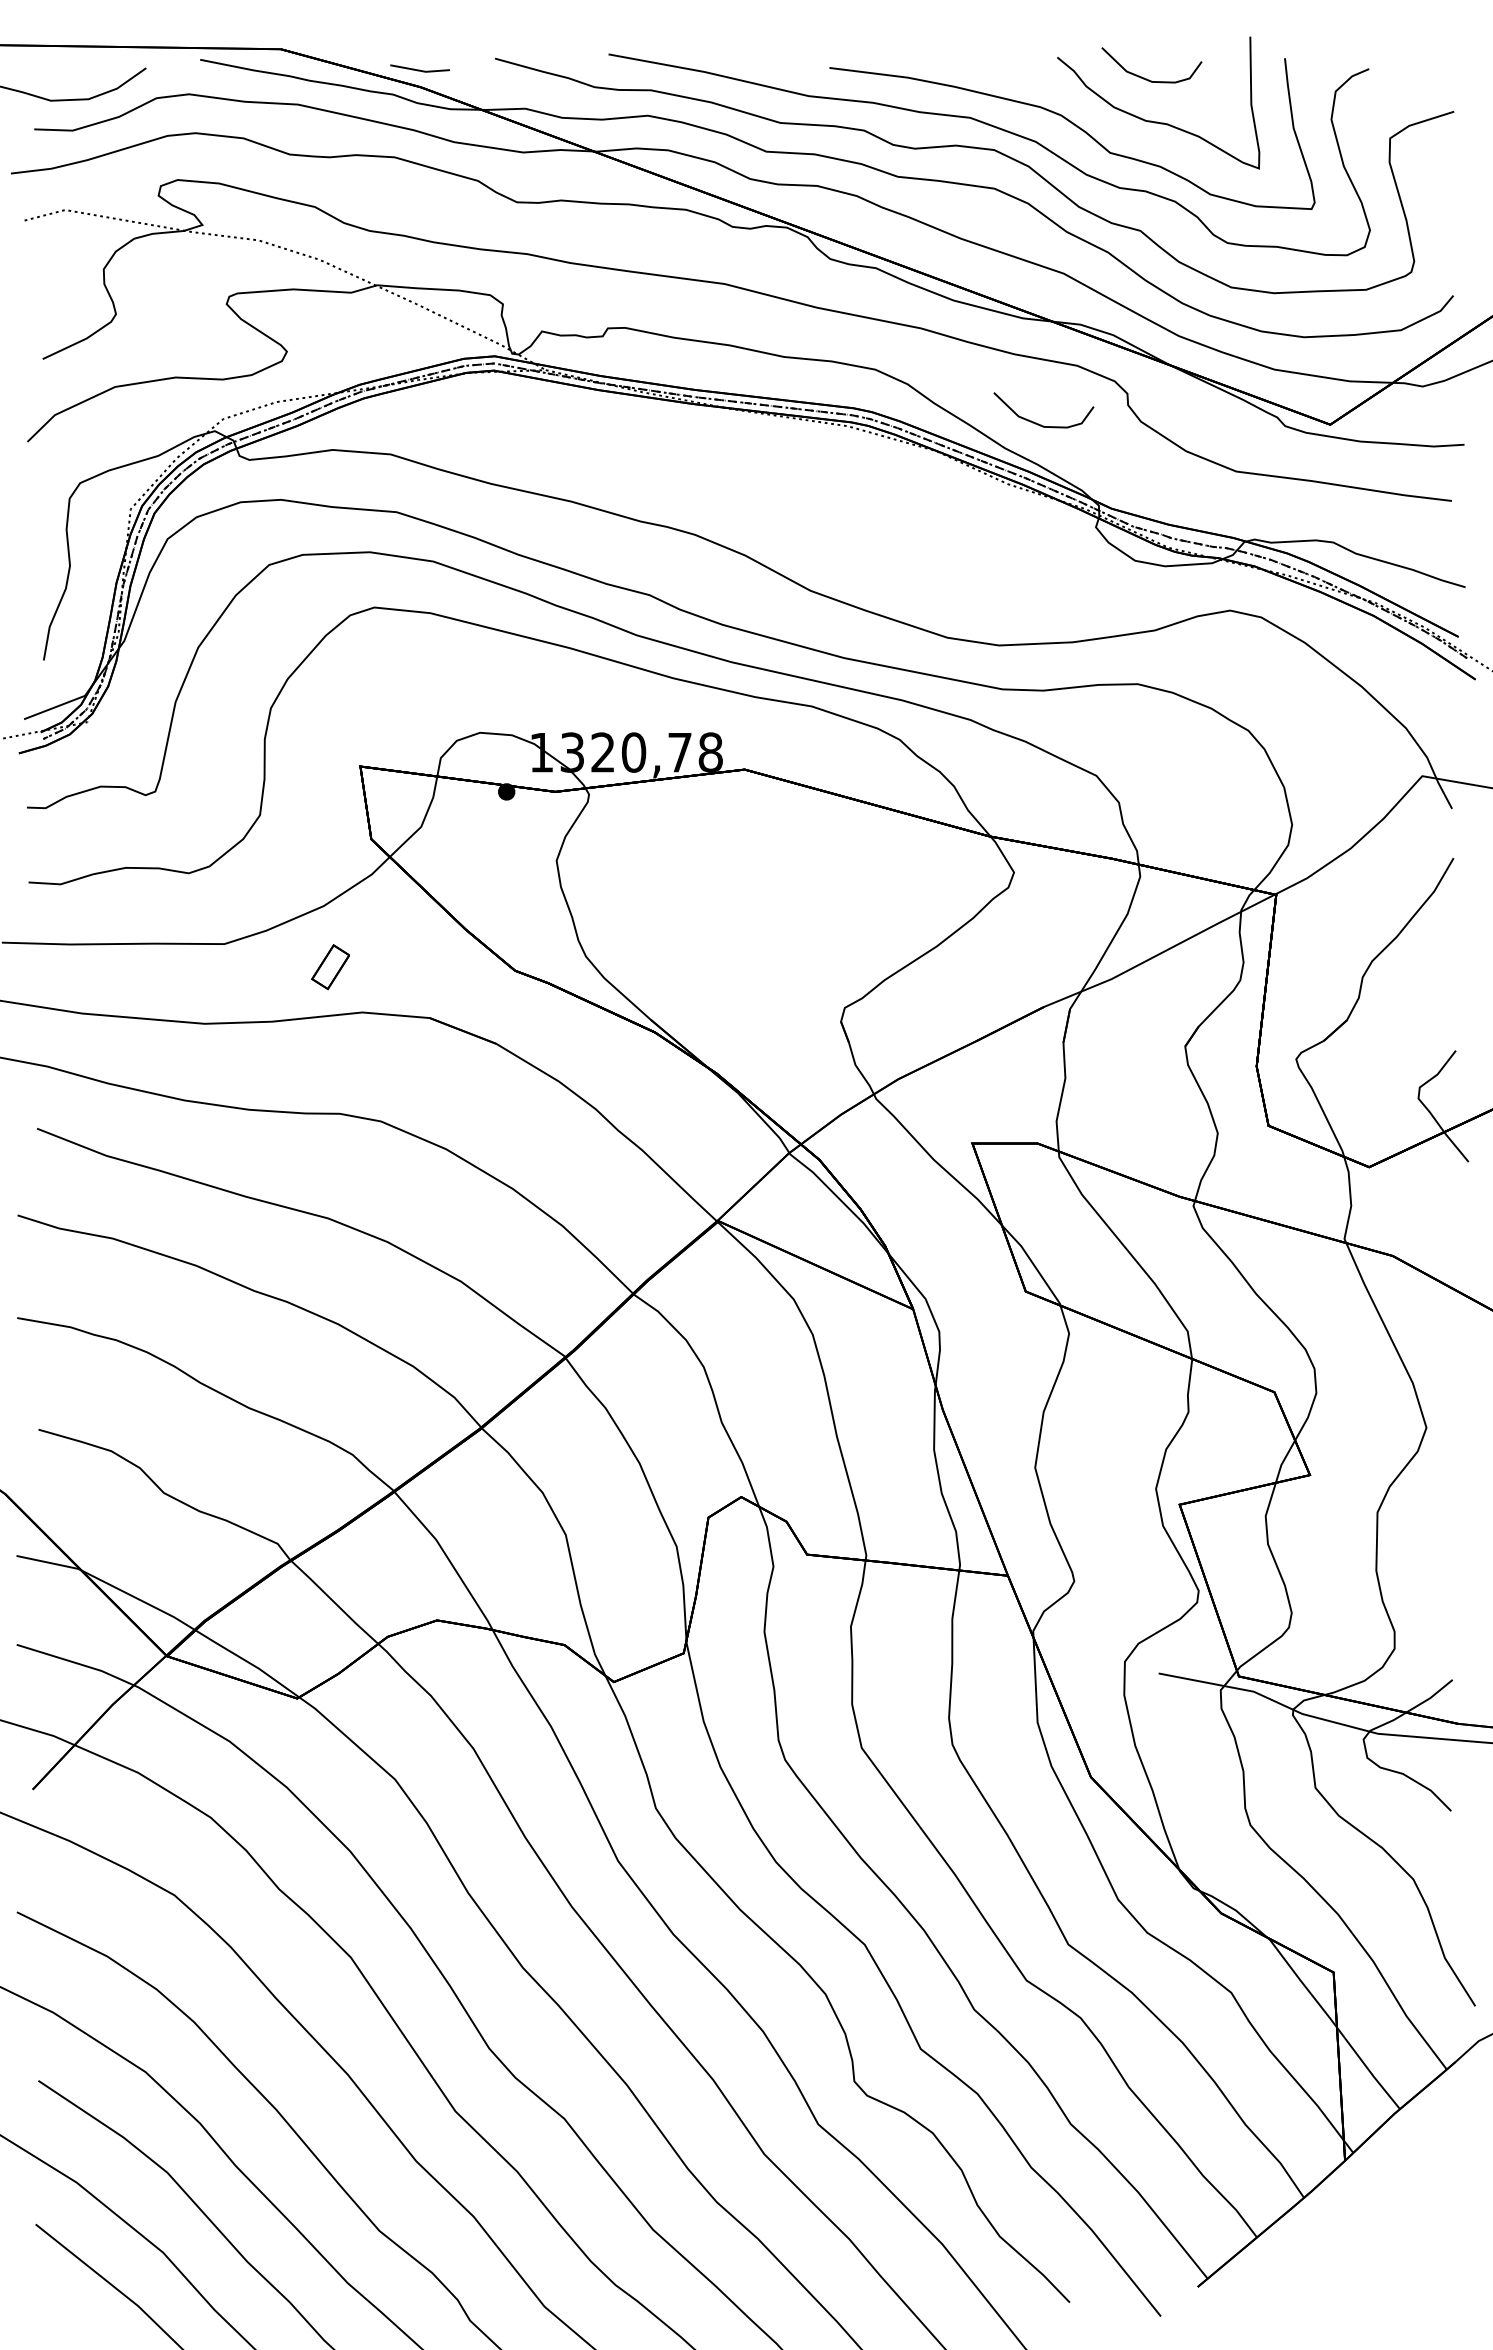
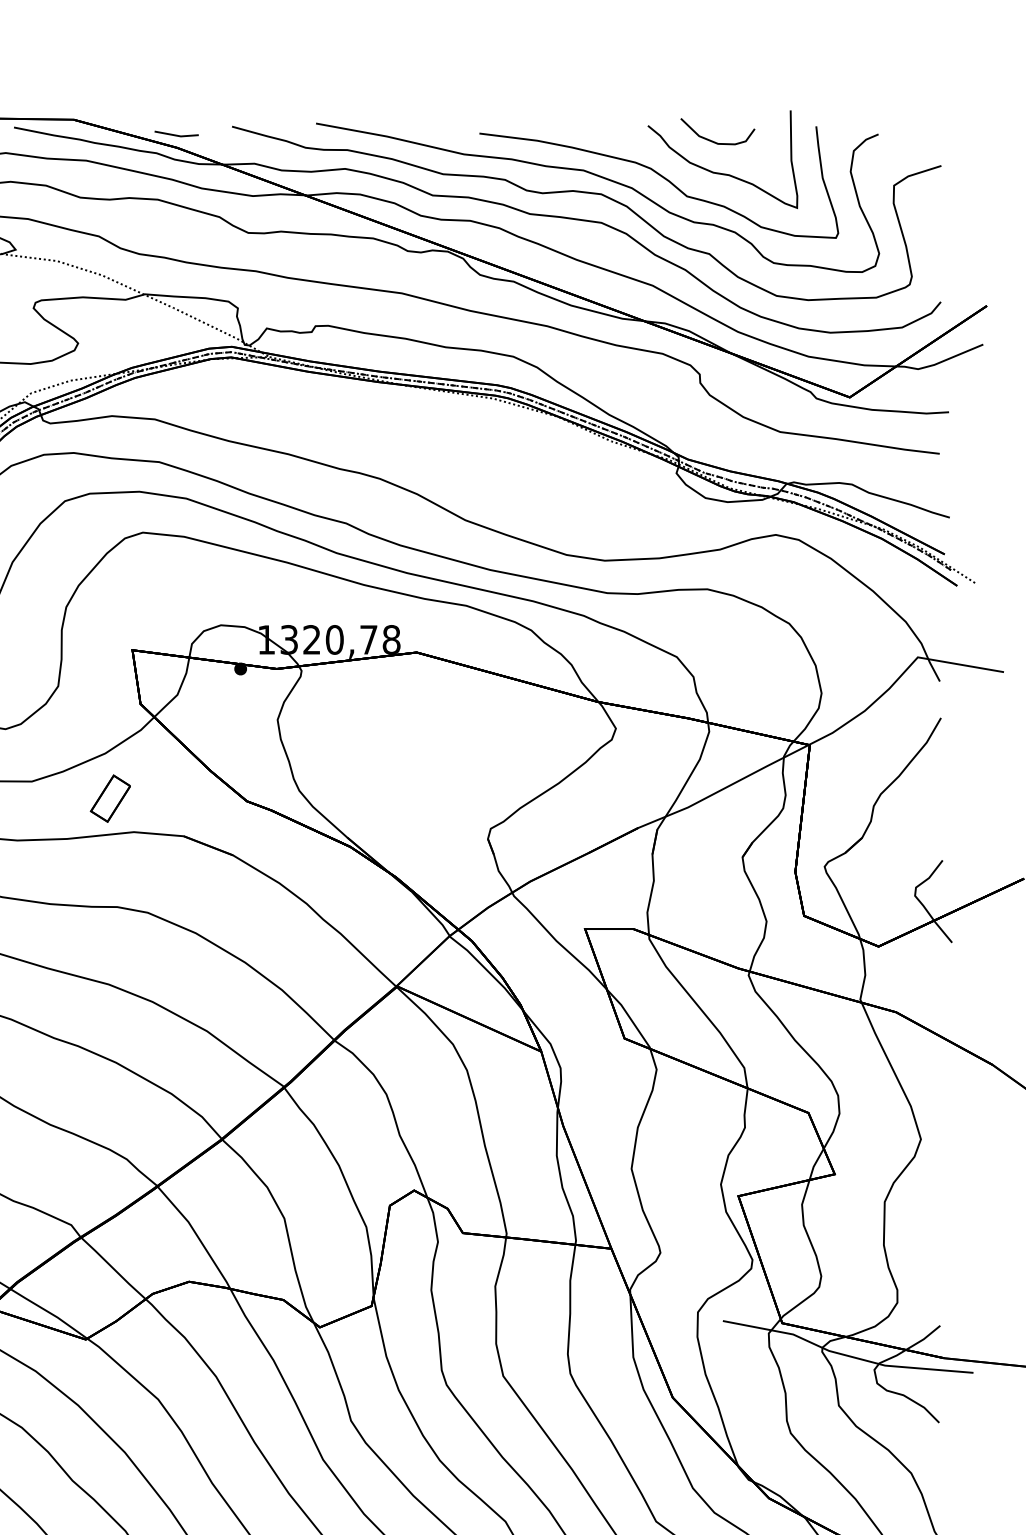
curve: (1036, 422) -> (632, 395), removed
part: (330, 966) -> (110, 798), size x1.43

